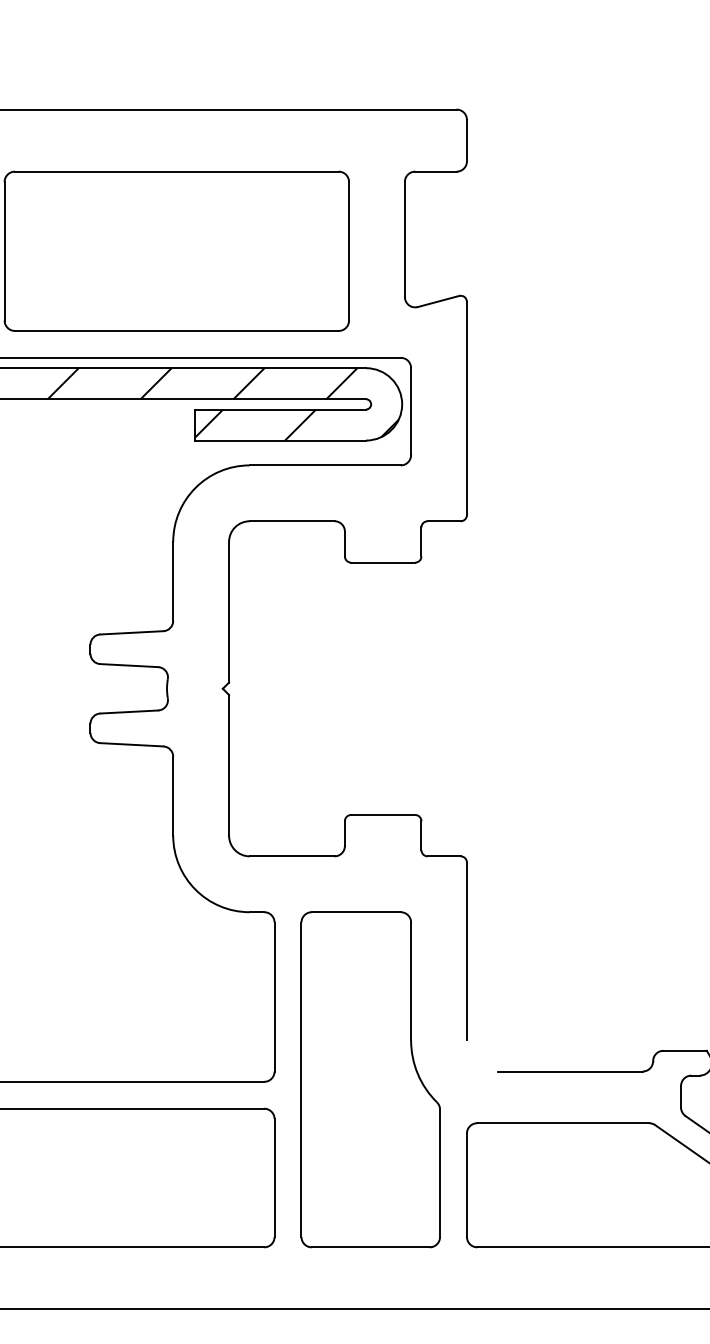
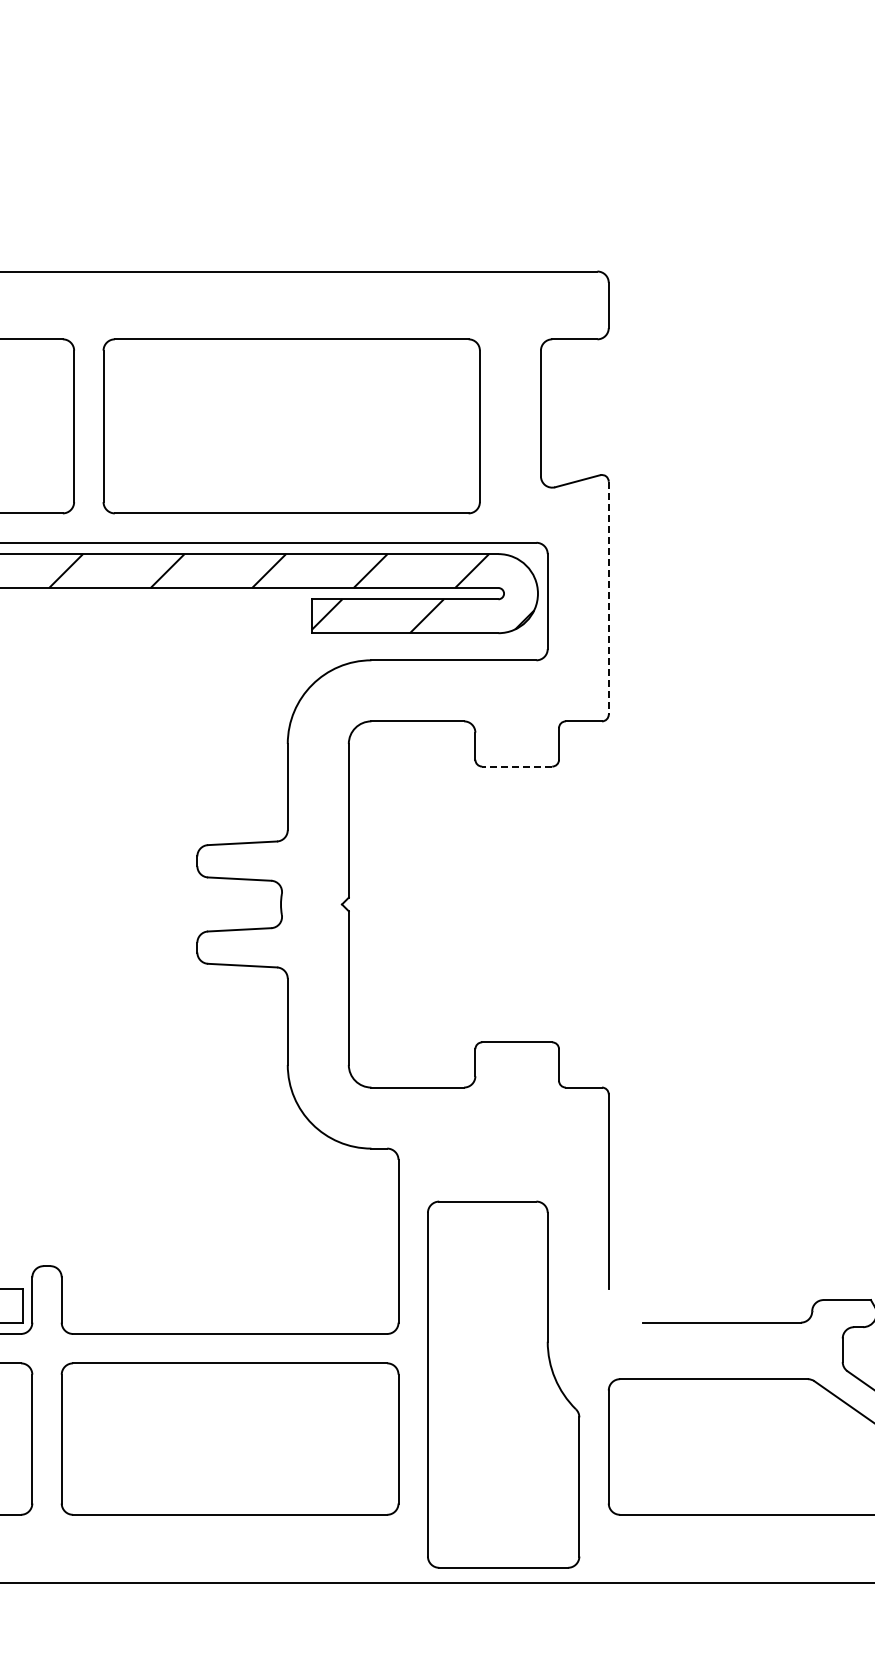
line: (466, 408) -> (608, 598), solid -> dashed
line: (382, 562) -> (516, 766), solid -> dashed
part: (370, 1079) -> (503, 1384), moved

